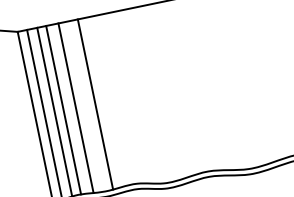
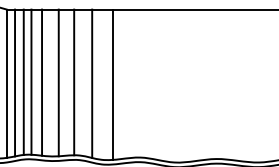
line: (158, 93) -> (112, 84), added
line: (134, 97) -> (92, 83), added
line: (113, 100) -> (74, 82), added

